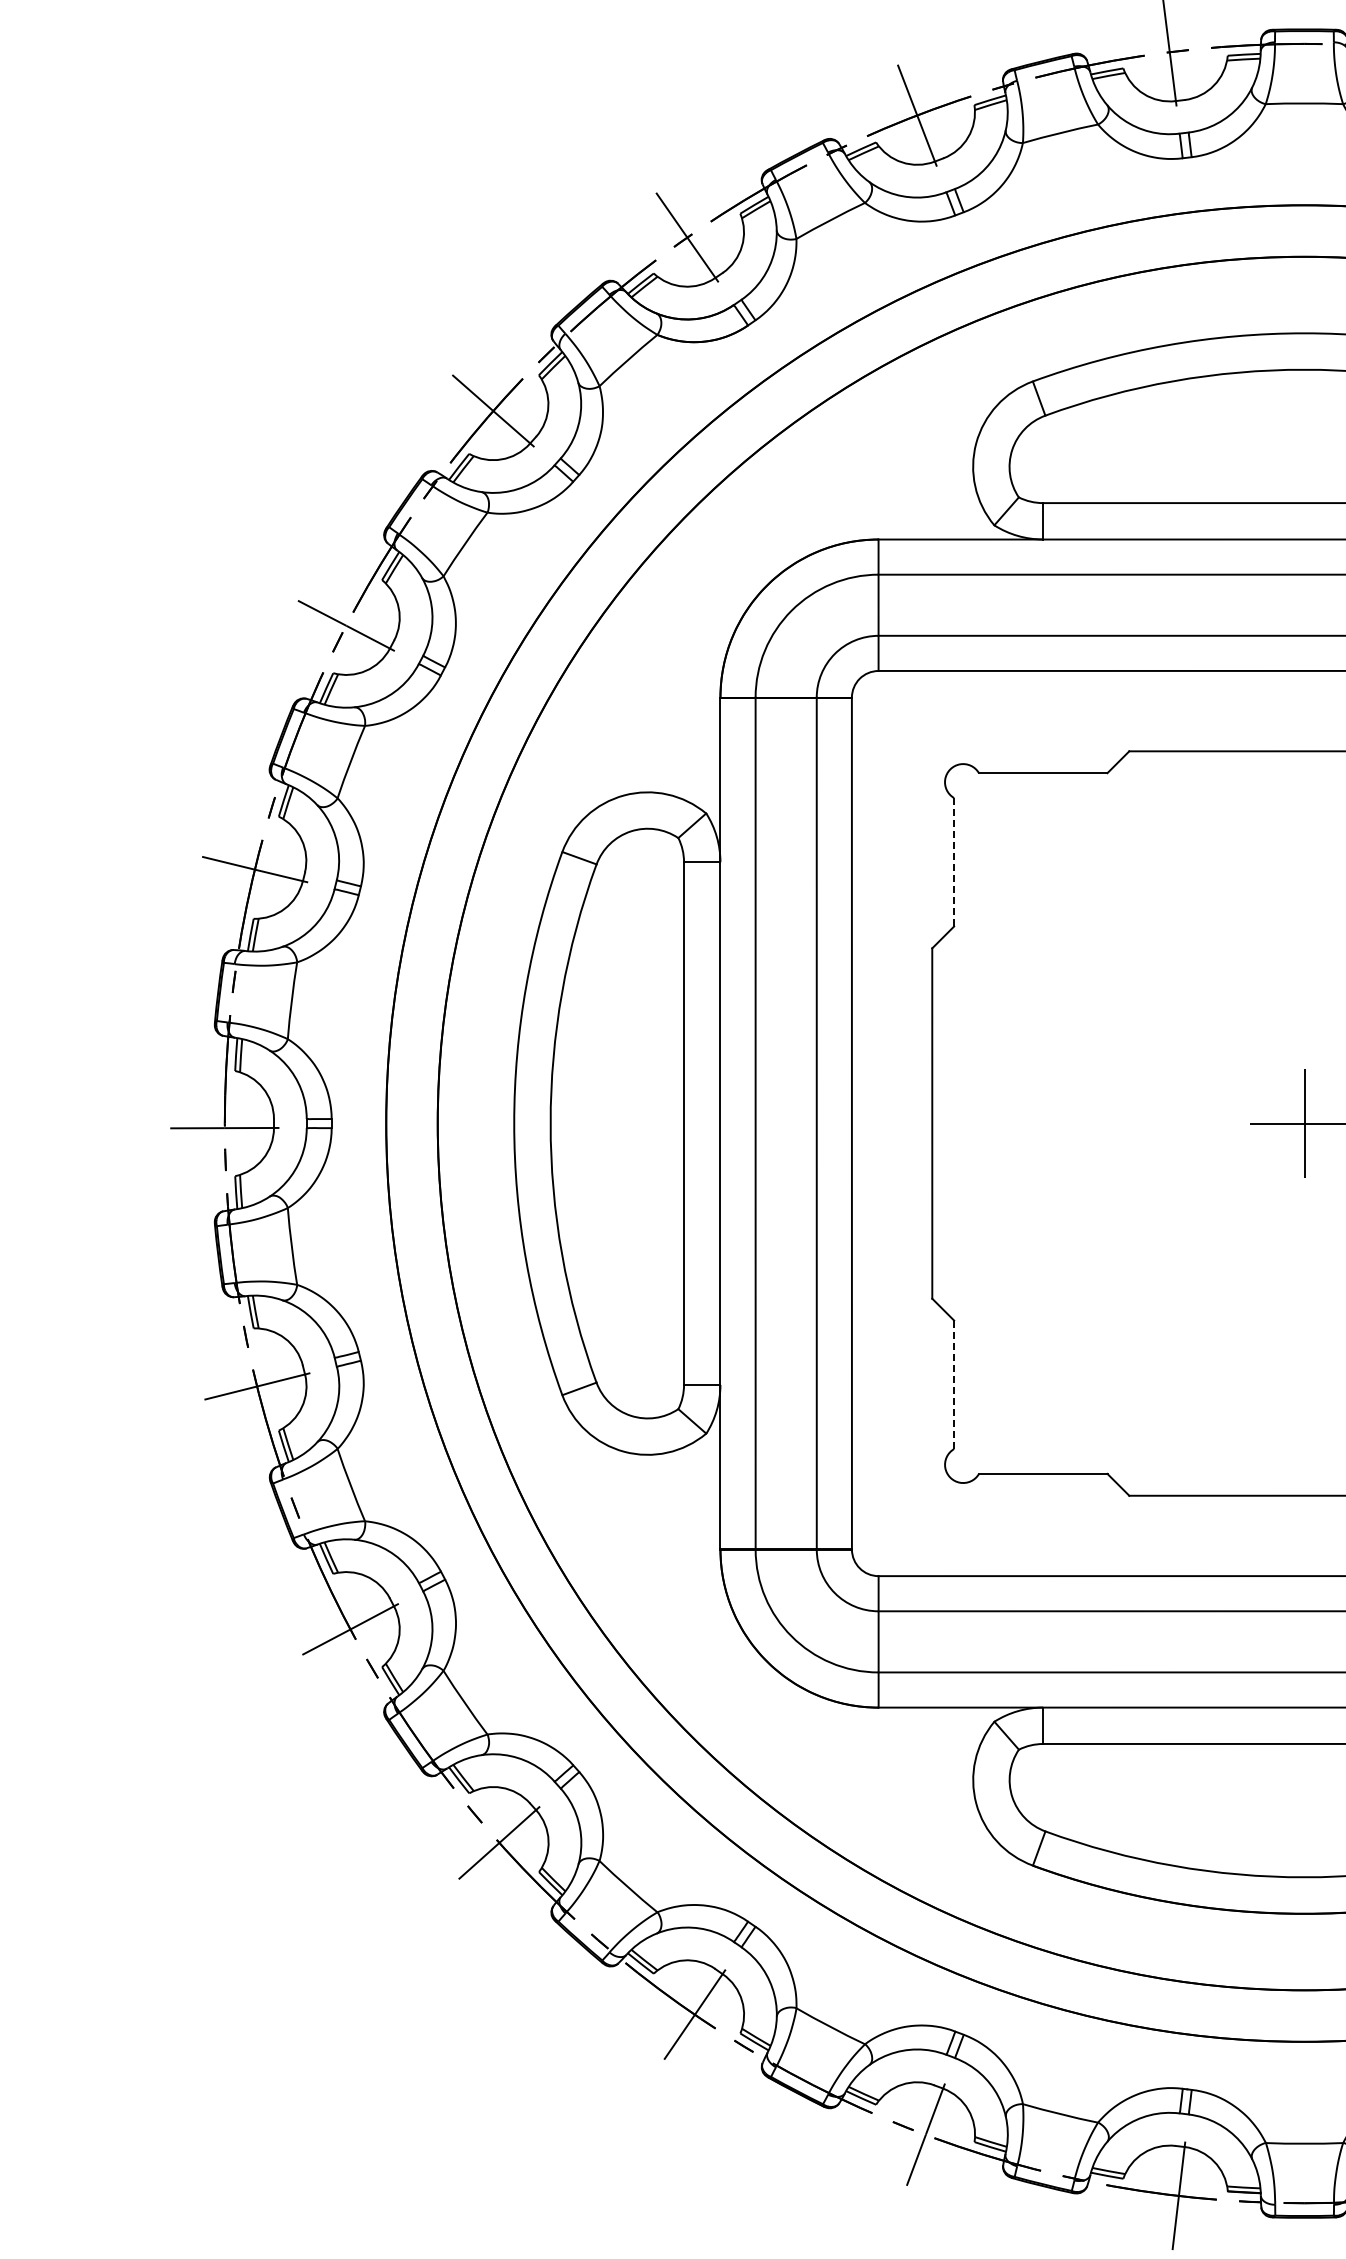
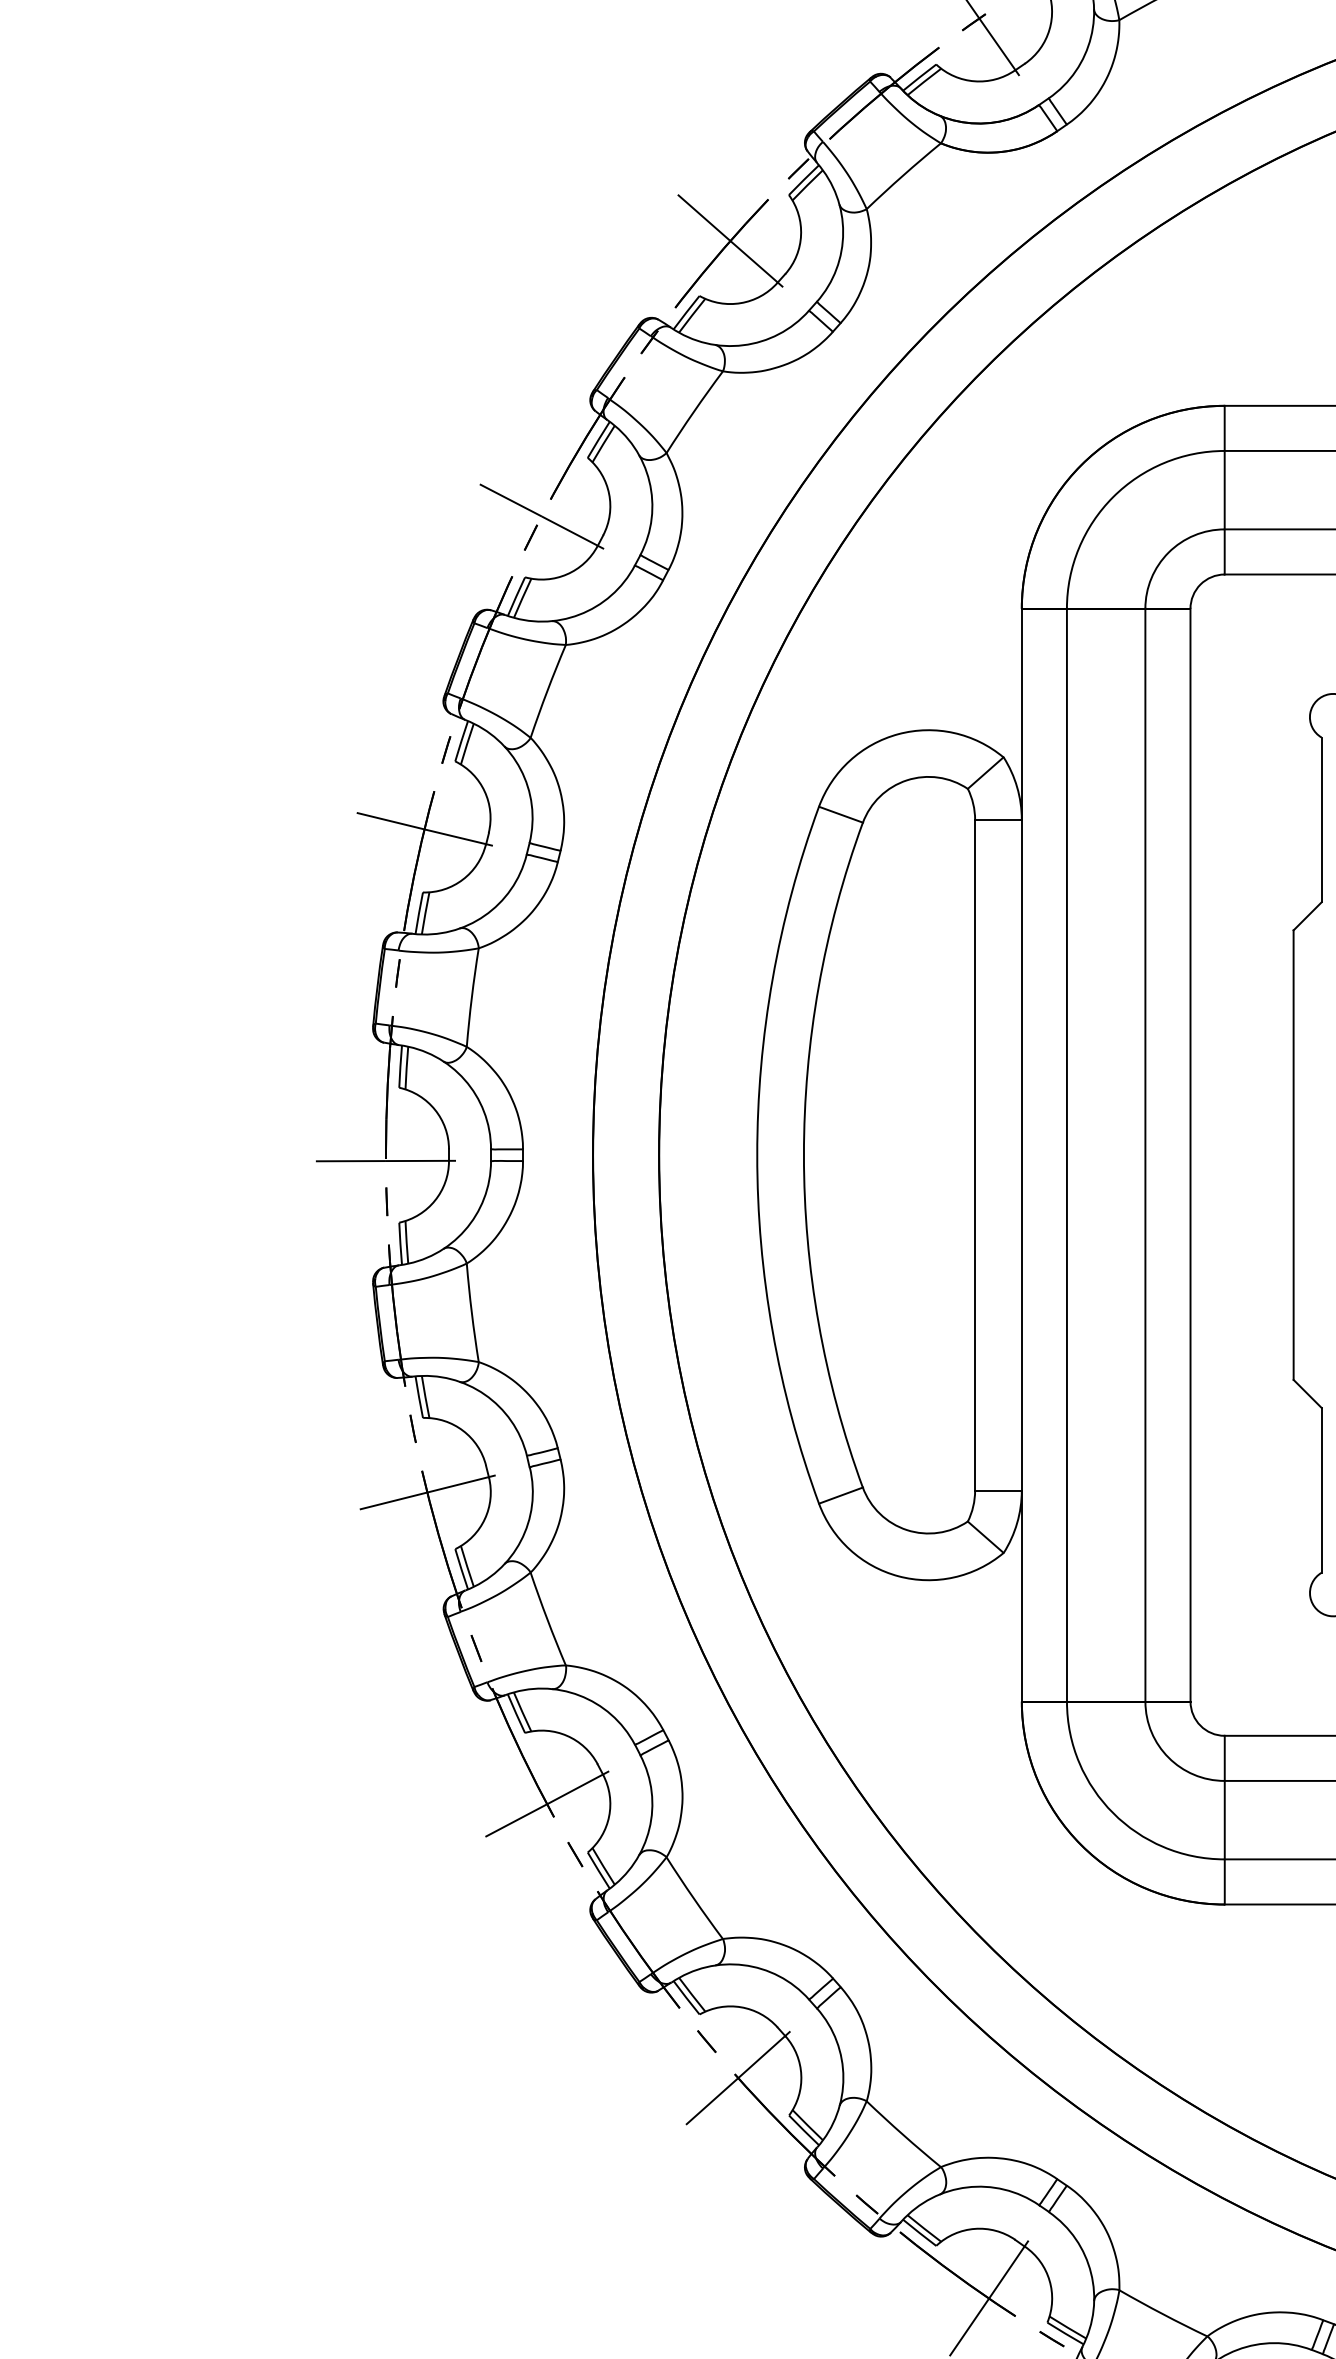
line: (954, 862) -> (1322, 820), dashed -> solid
line: (954, 1385) -> (1322, 1491), dashed -> solid

